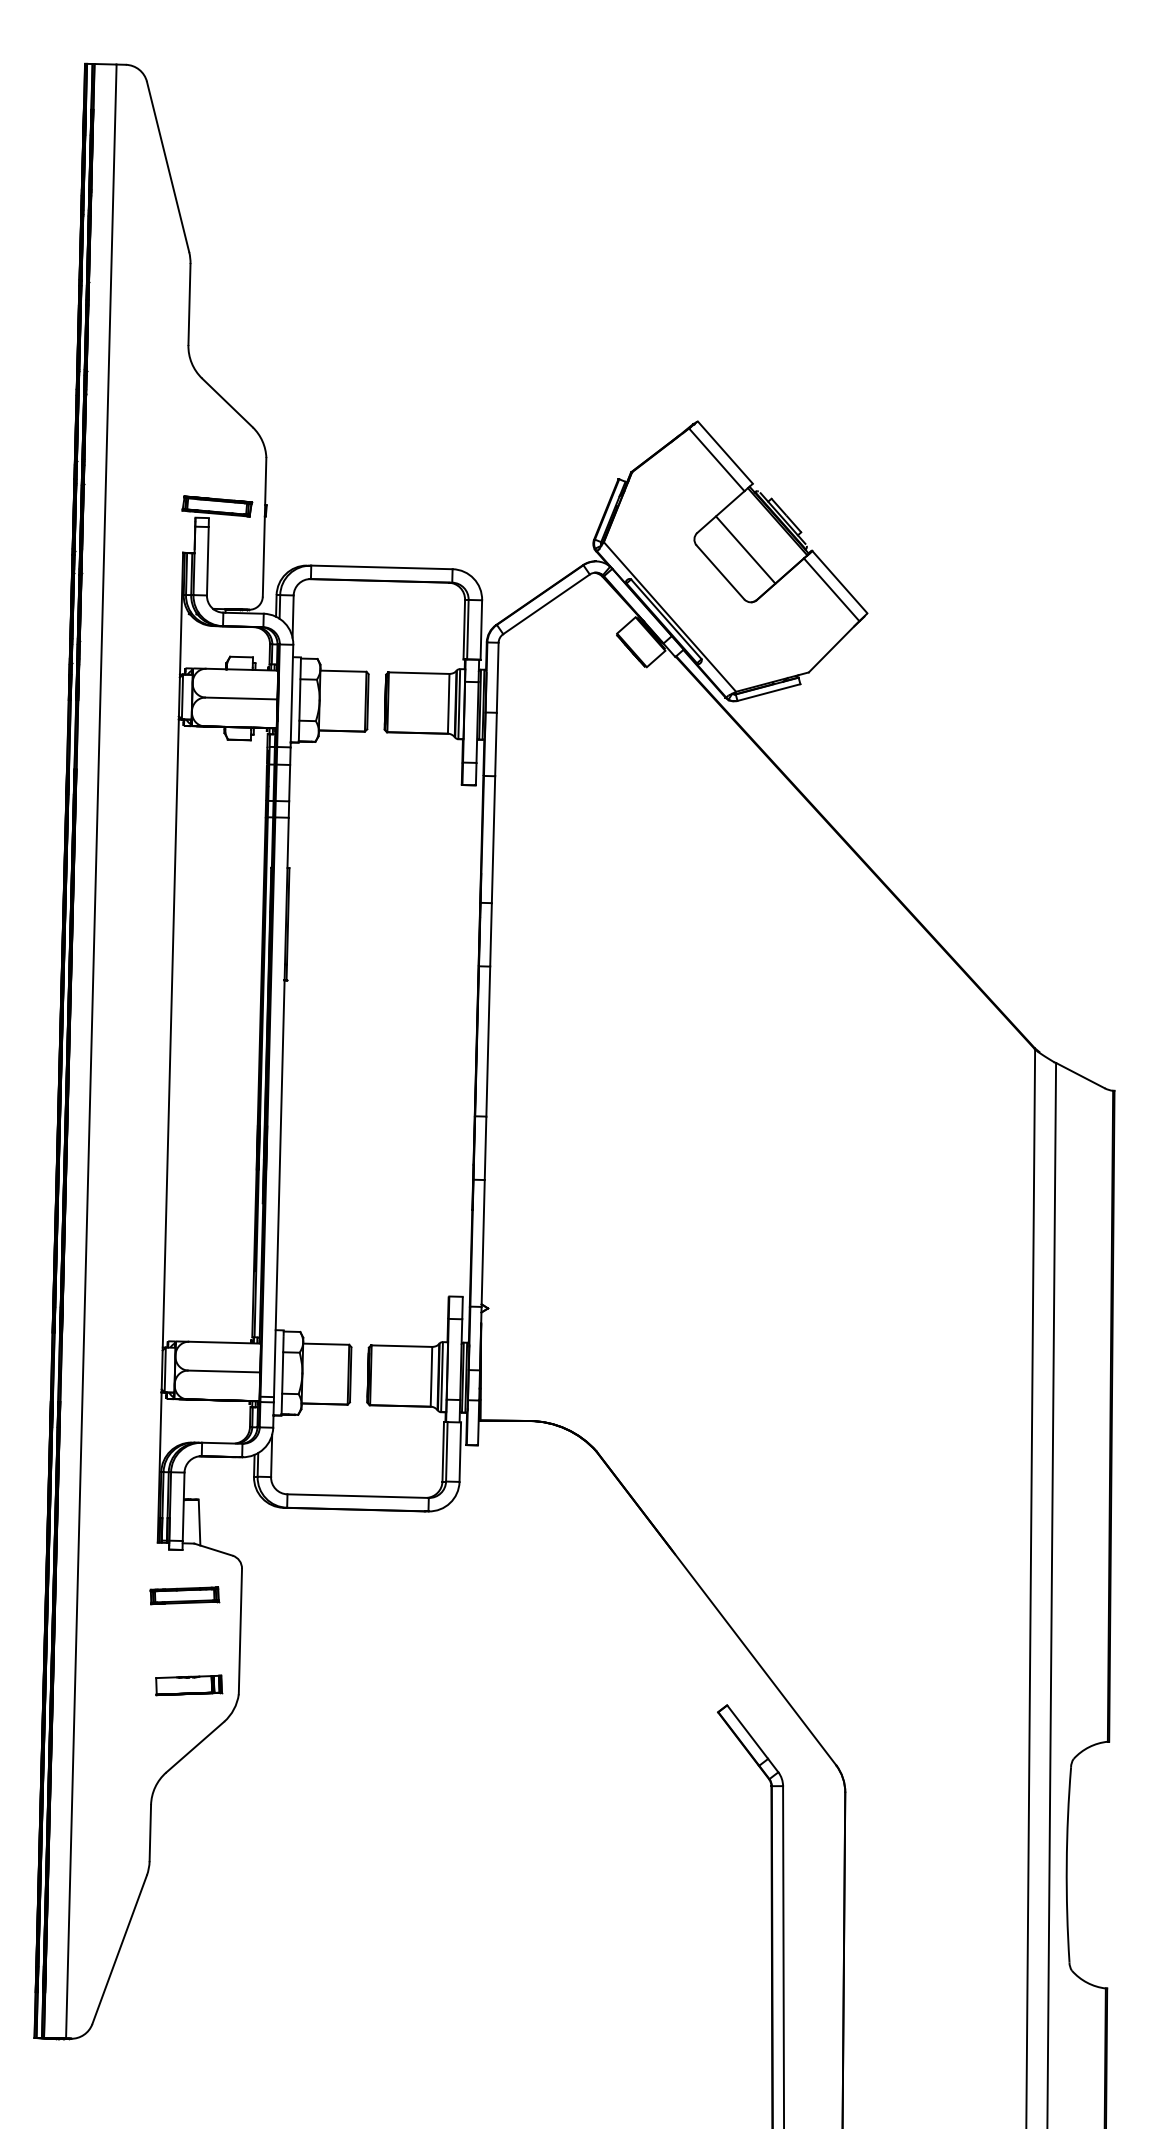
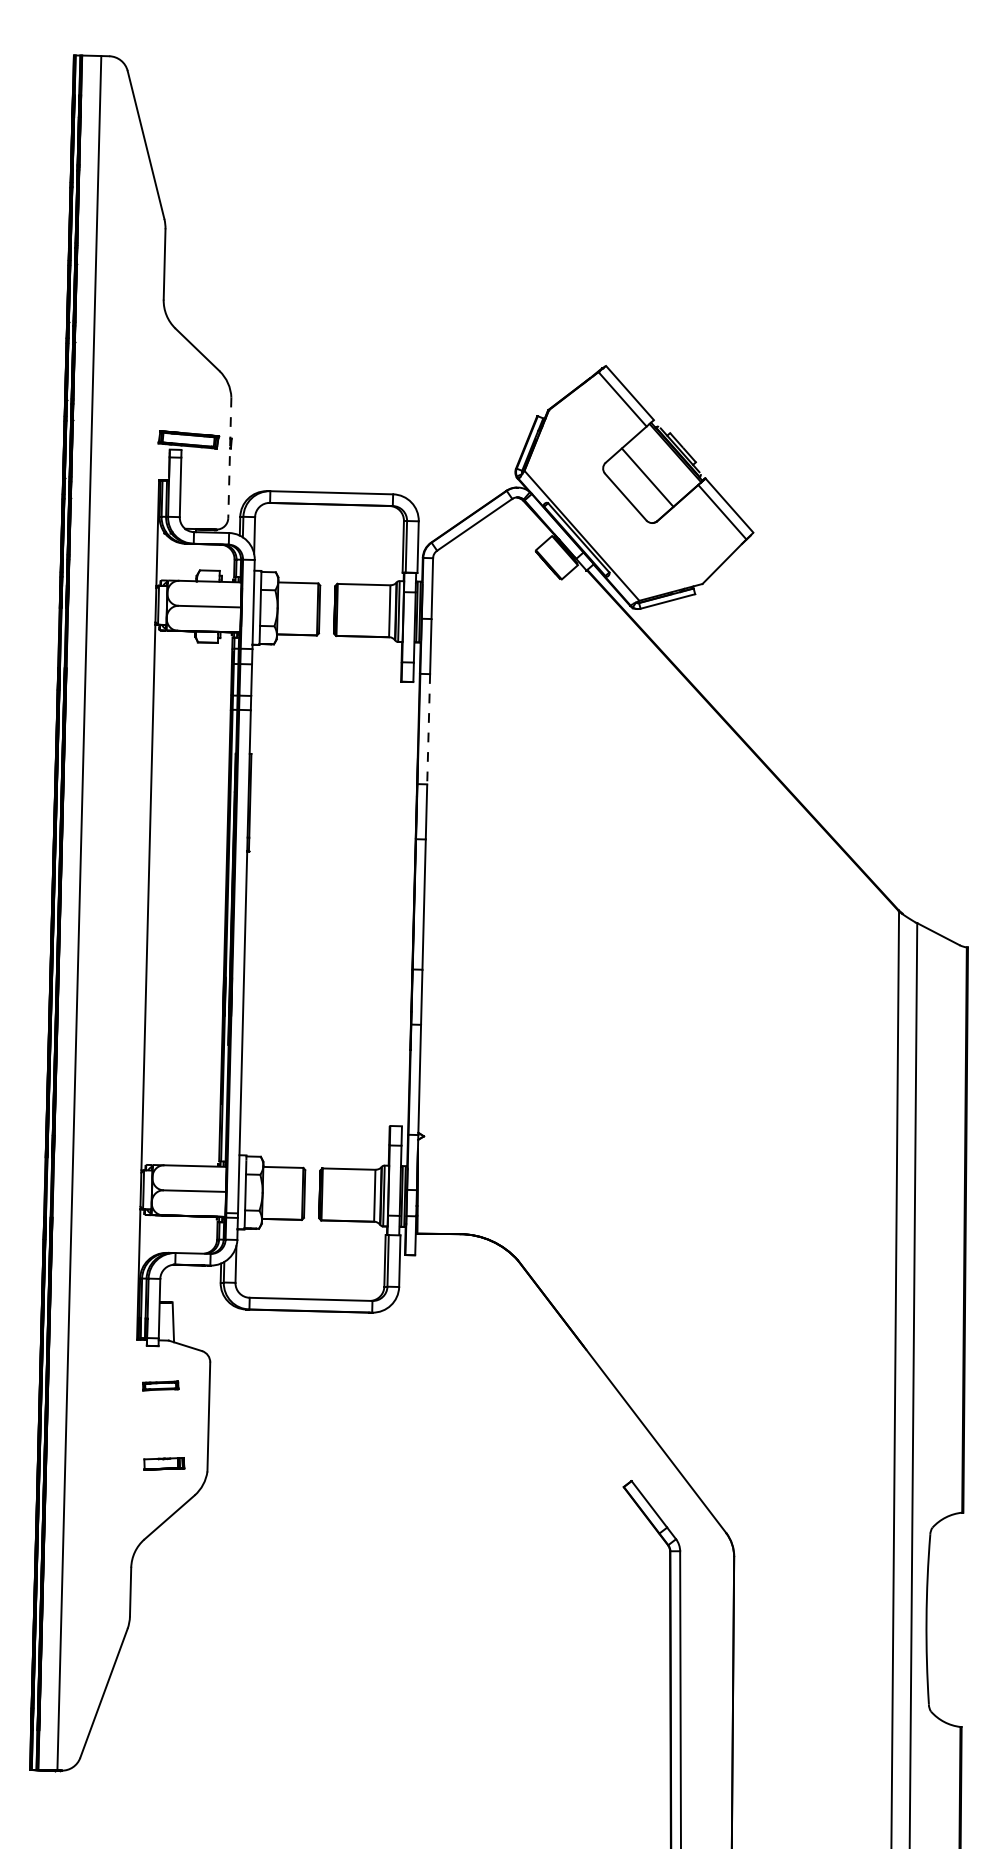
line: (264, 527) -> (229, 458), solid -> dashed
line: (493, 839) -> (428, 729), solid -> dashed
part: (184, 1595) -> (160, 1385), size x0.6
part: (189, 1685) -> (164, 1463), size x0.7

